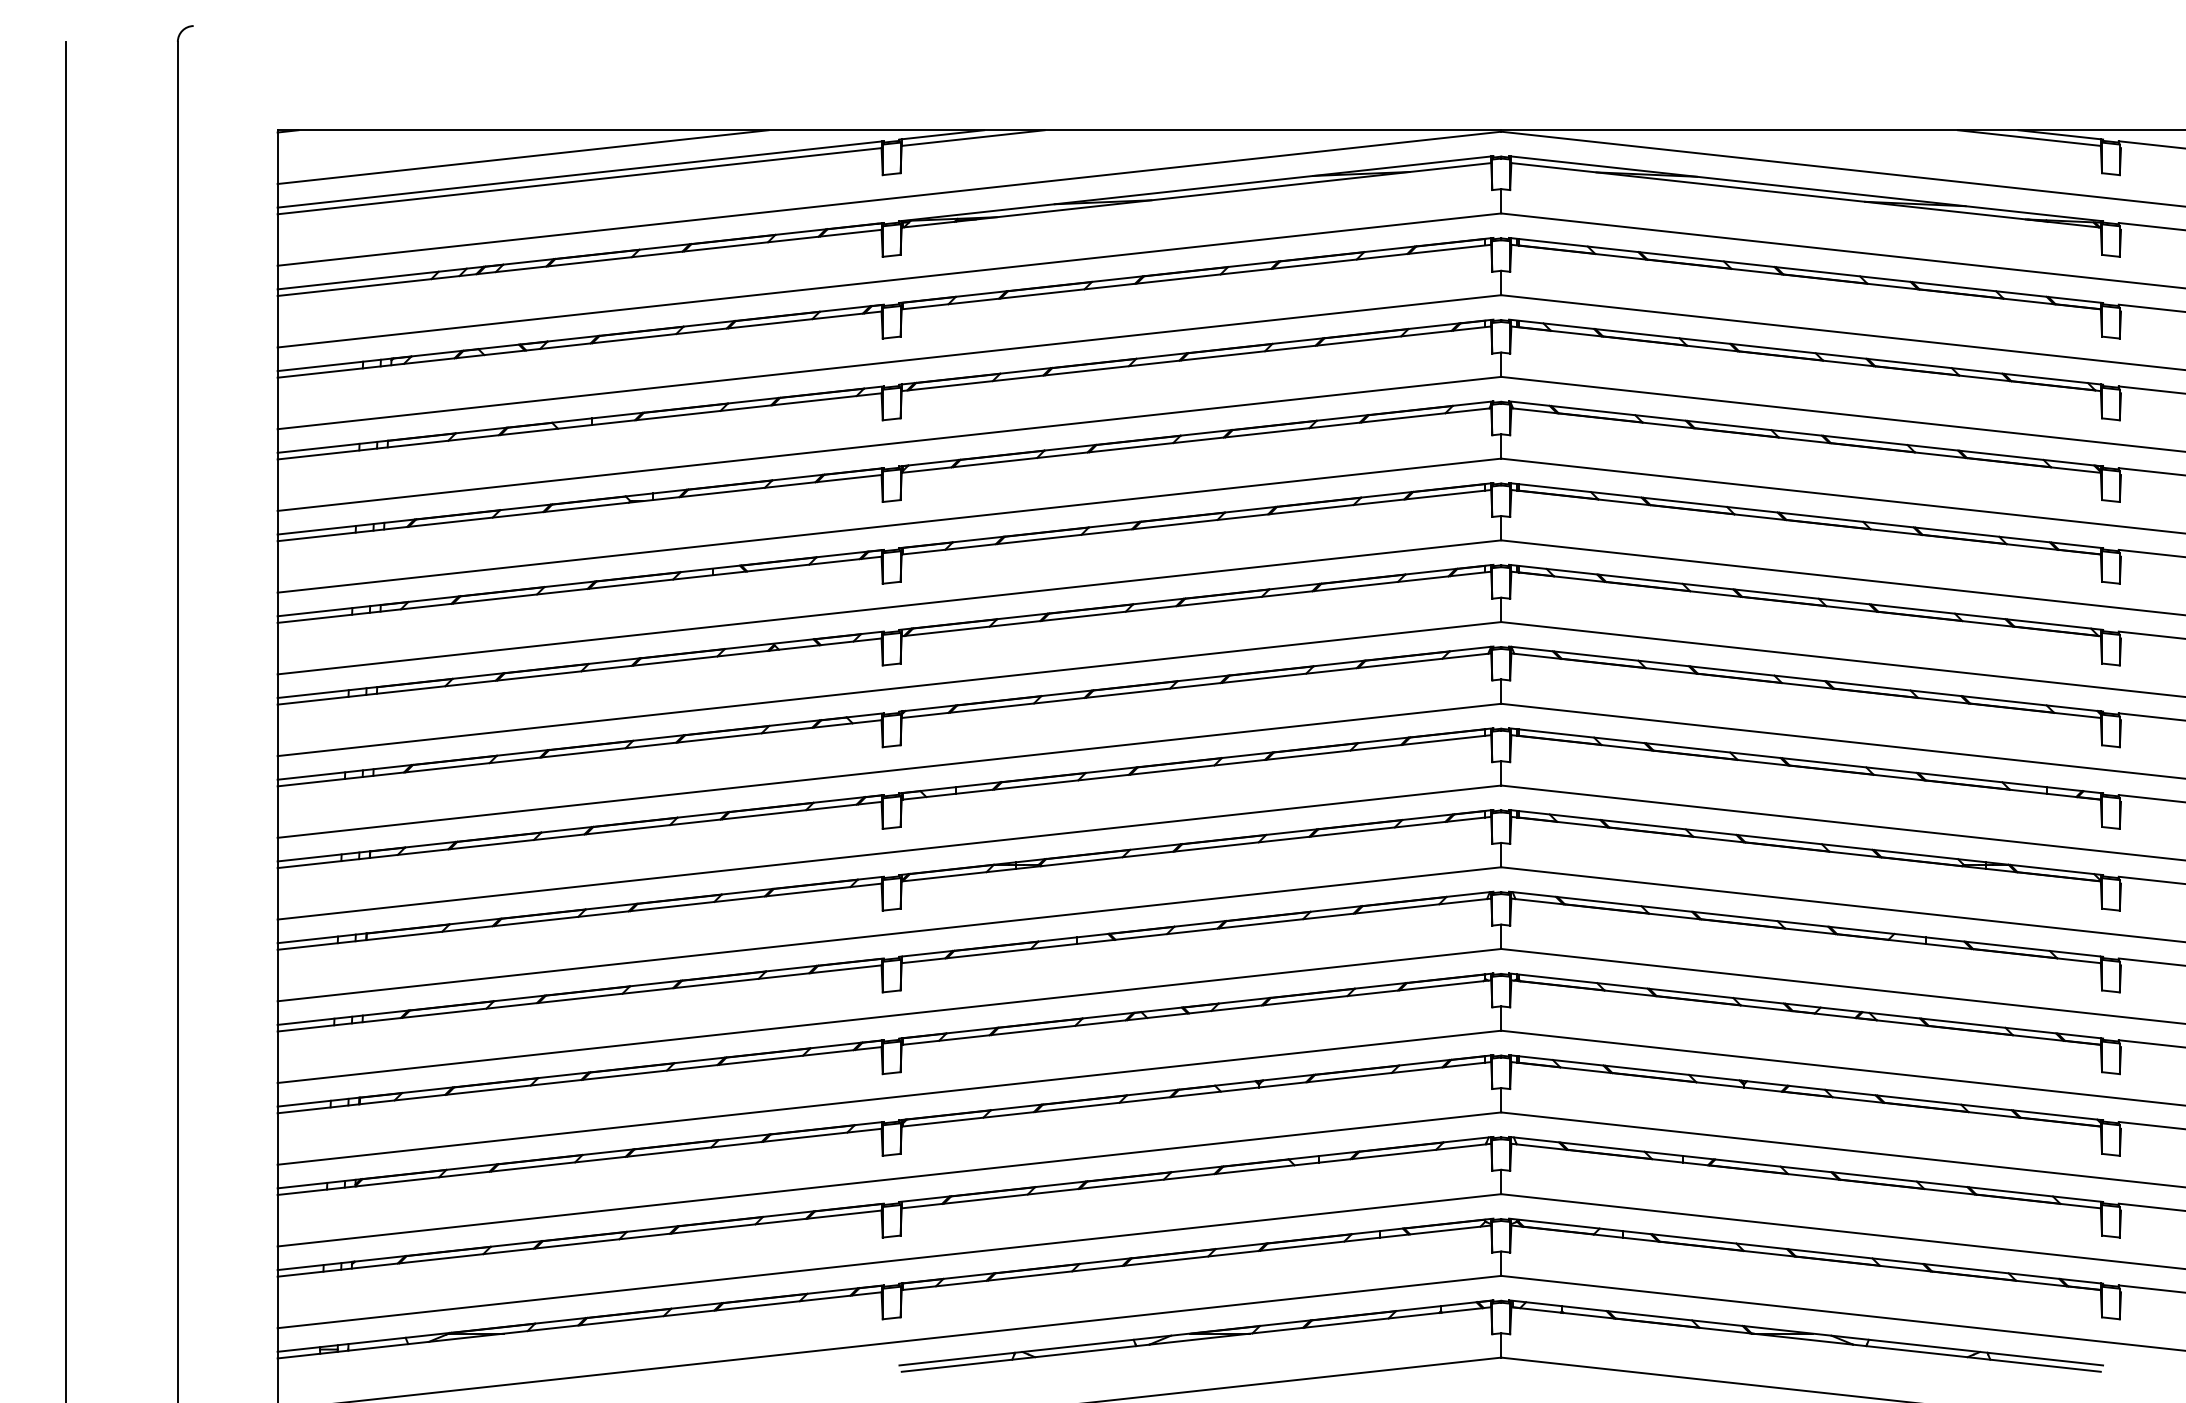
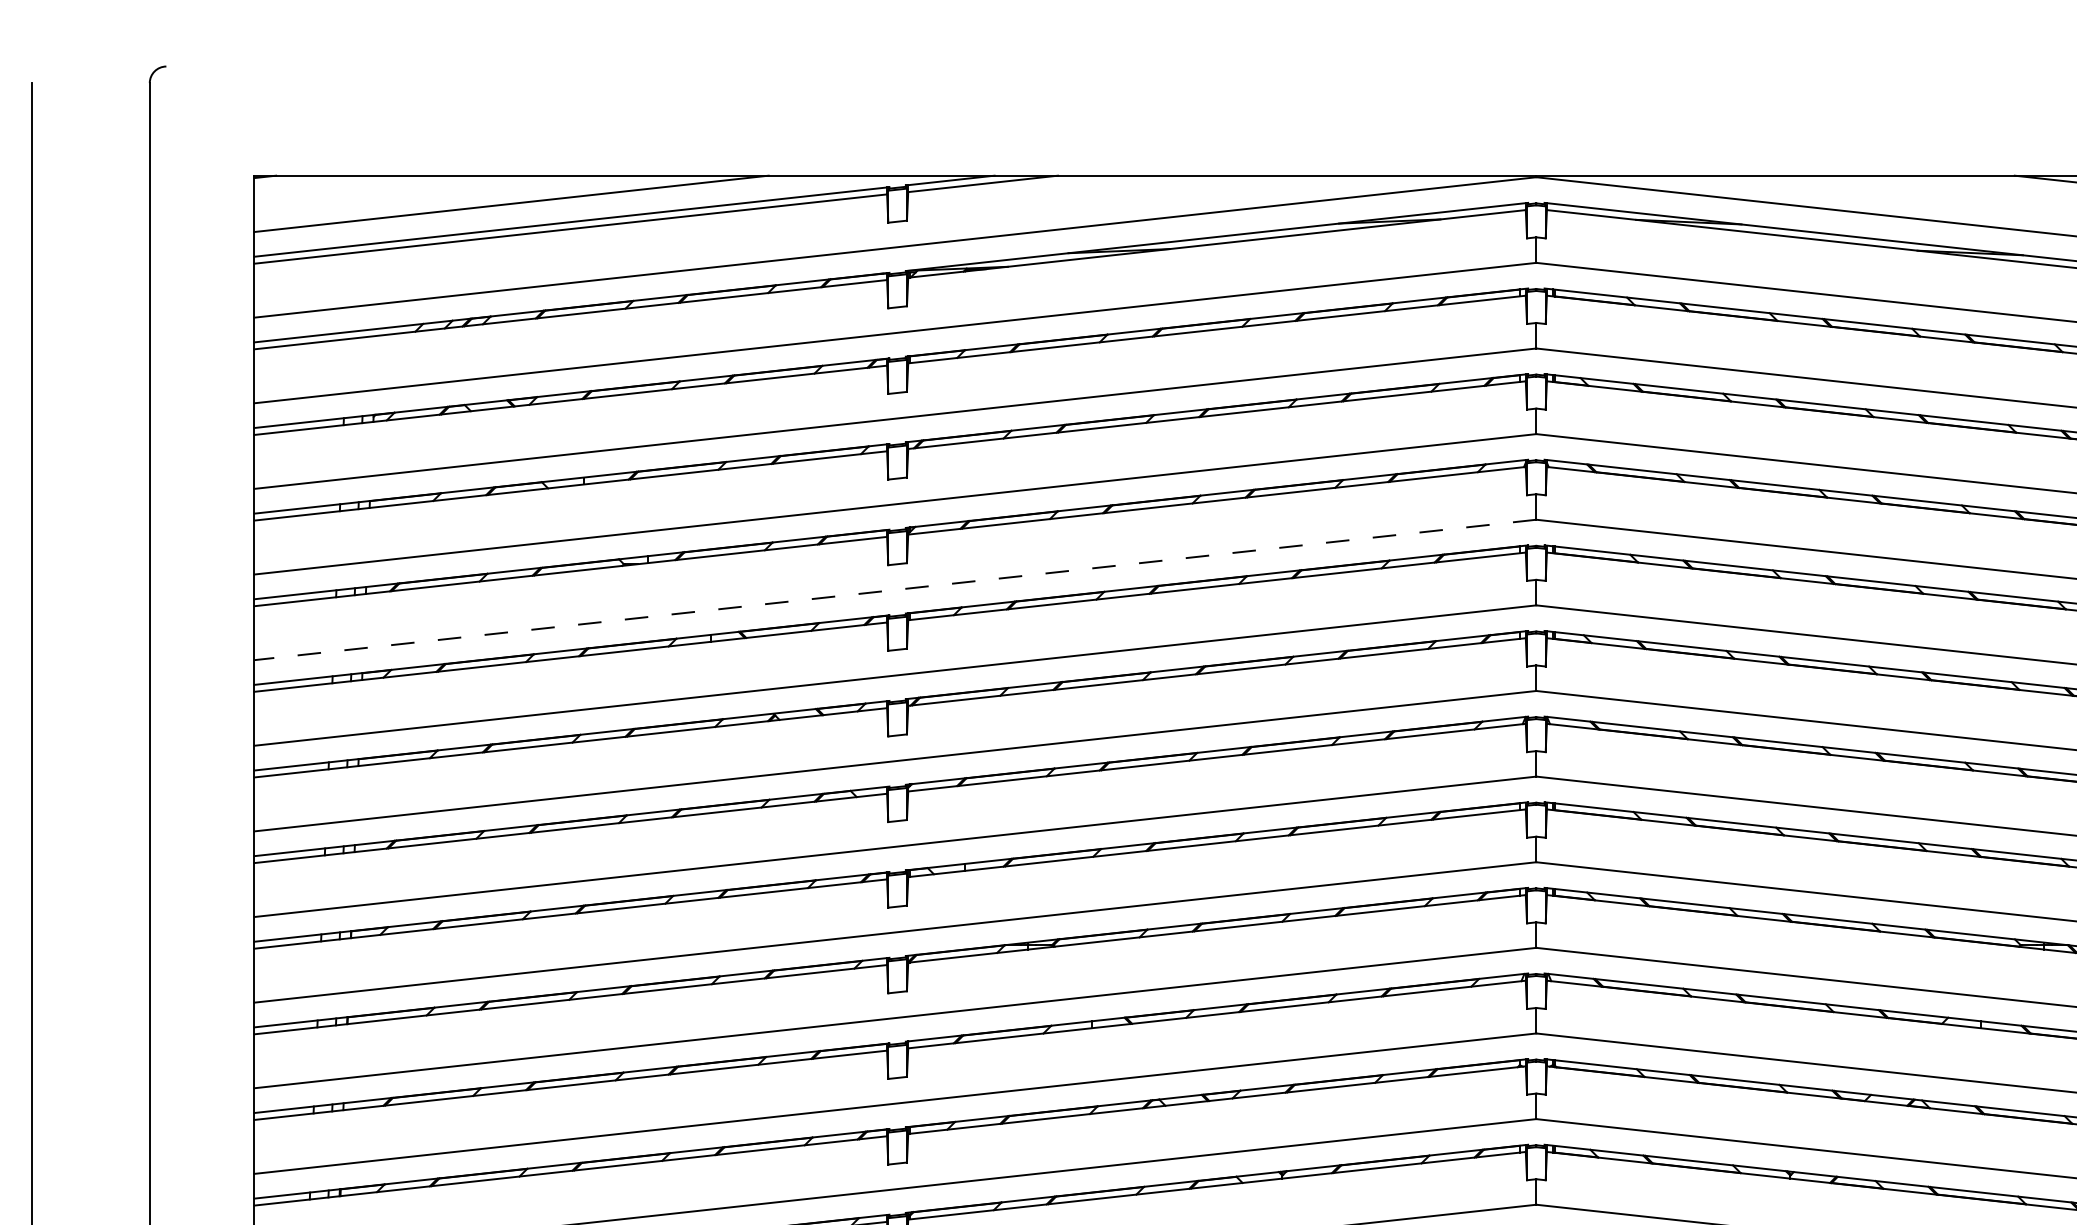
line: (888, 525) -> (894, 589), solid -> dashed

